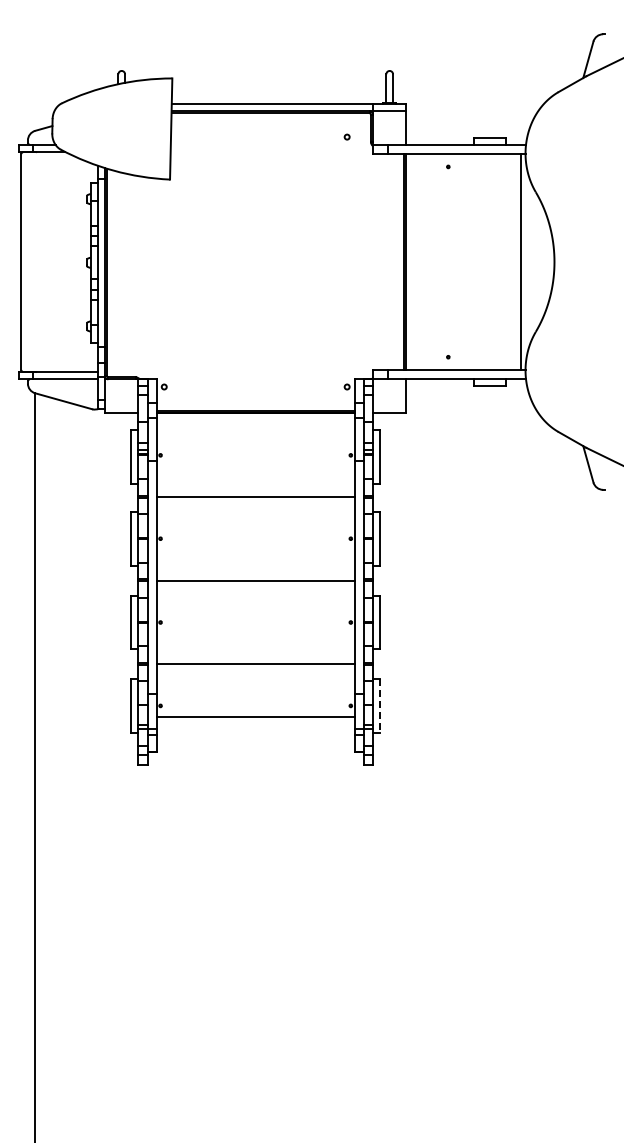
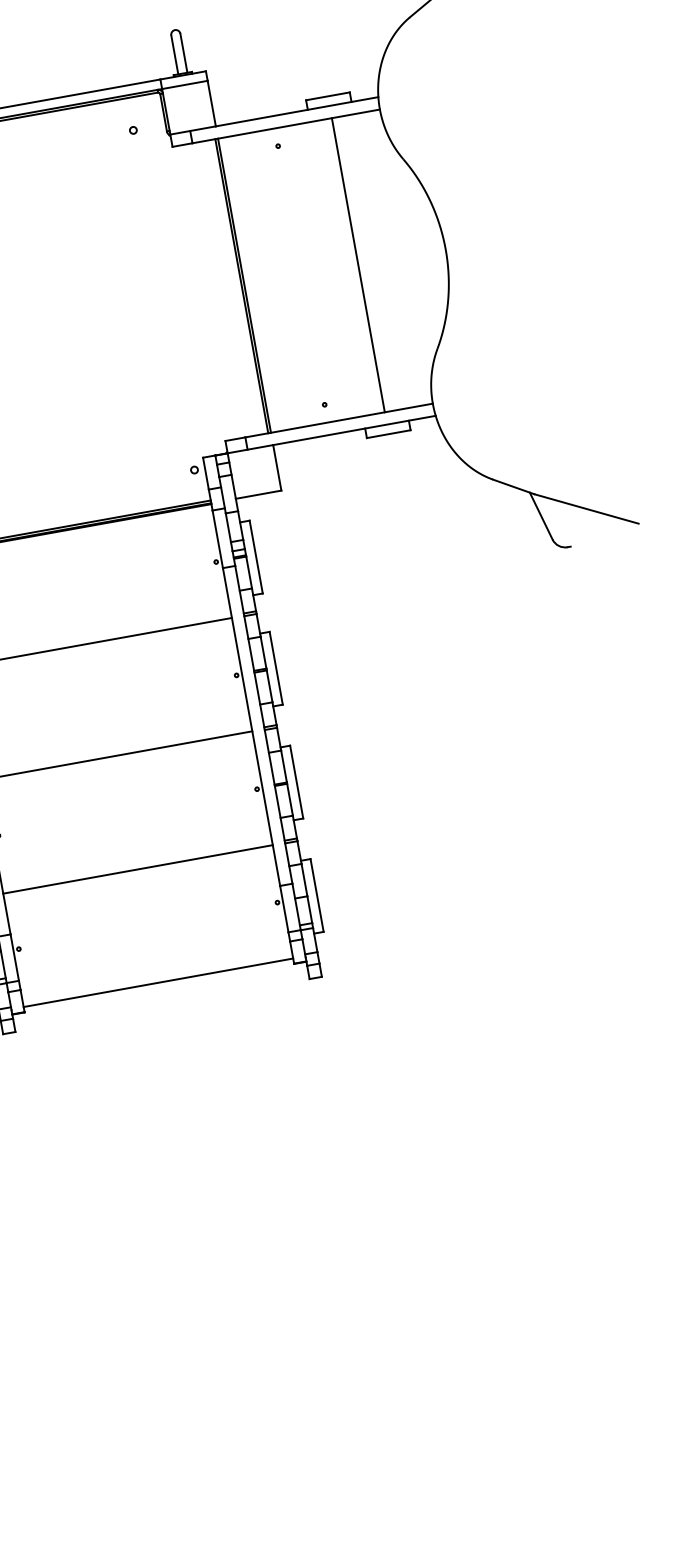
line: (521, 261) -> (358, 264), moved
line: (380, 705) -> (317, 894), dashed -> solid
line: (255, 716) -> (158, 982), moved

